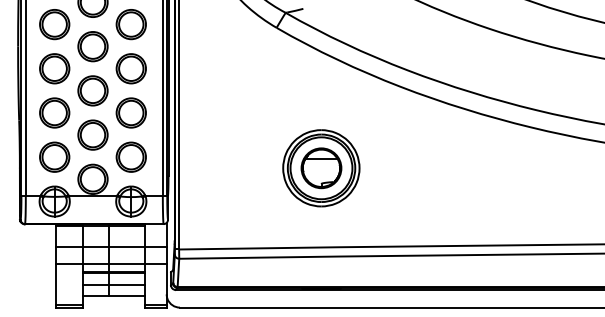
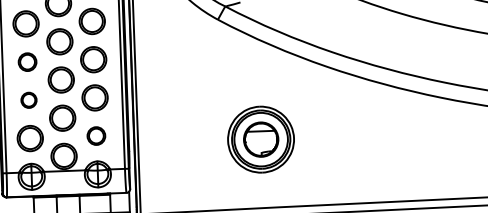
part: (54, 68) -> (27, 61), size x0.7
part: (54, 112) -> (28, 99), size x0.6
part: (130, 156) -> (95, 135), size x0.7

